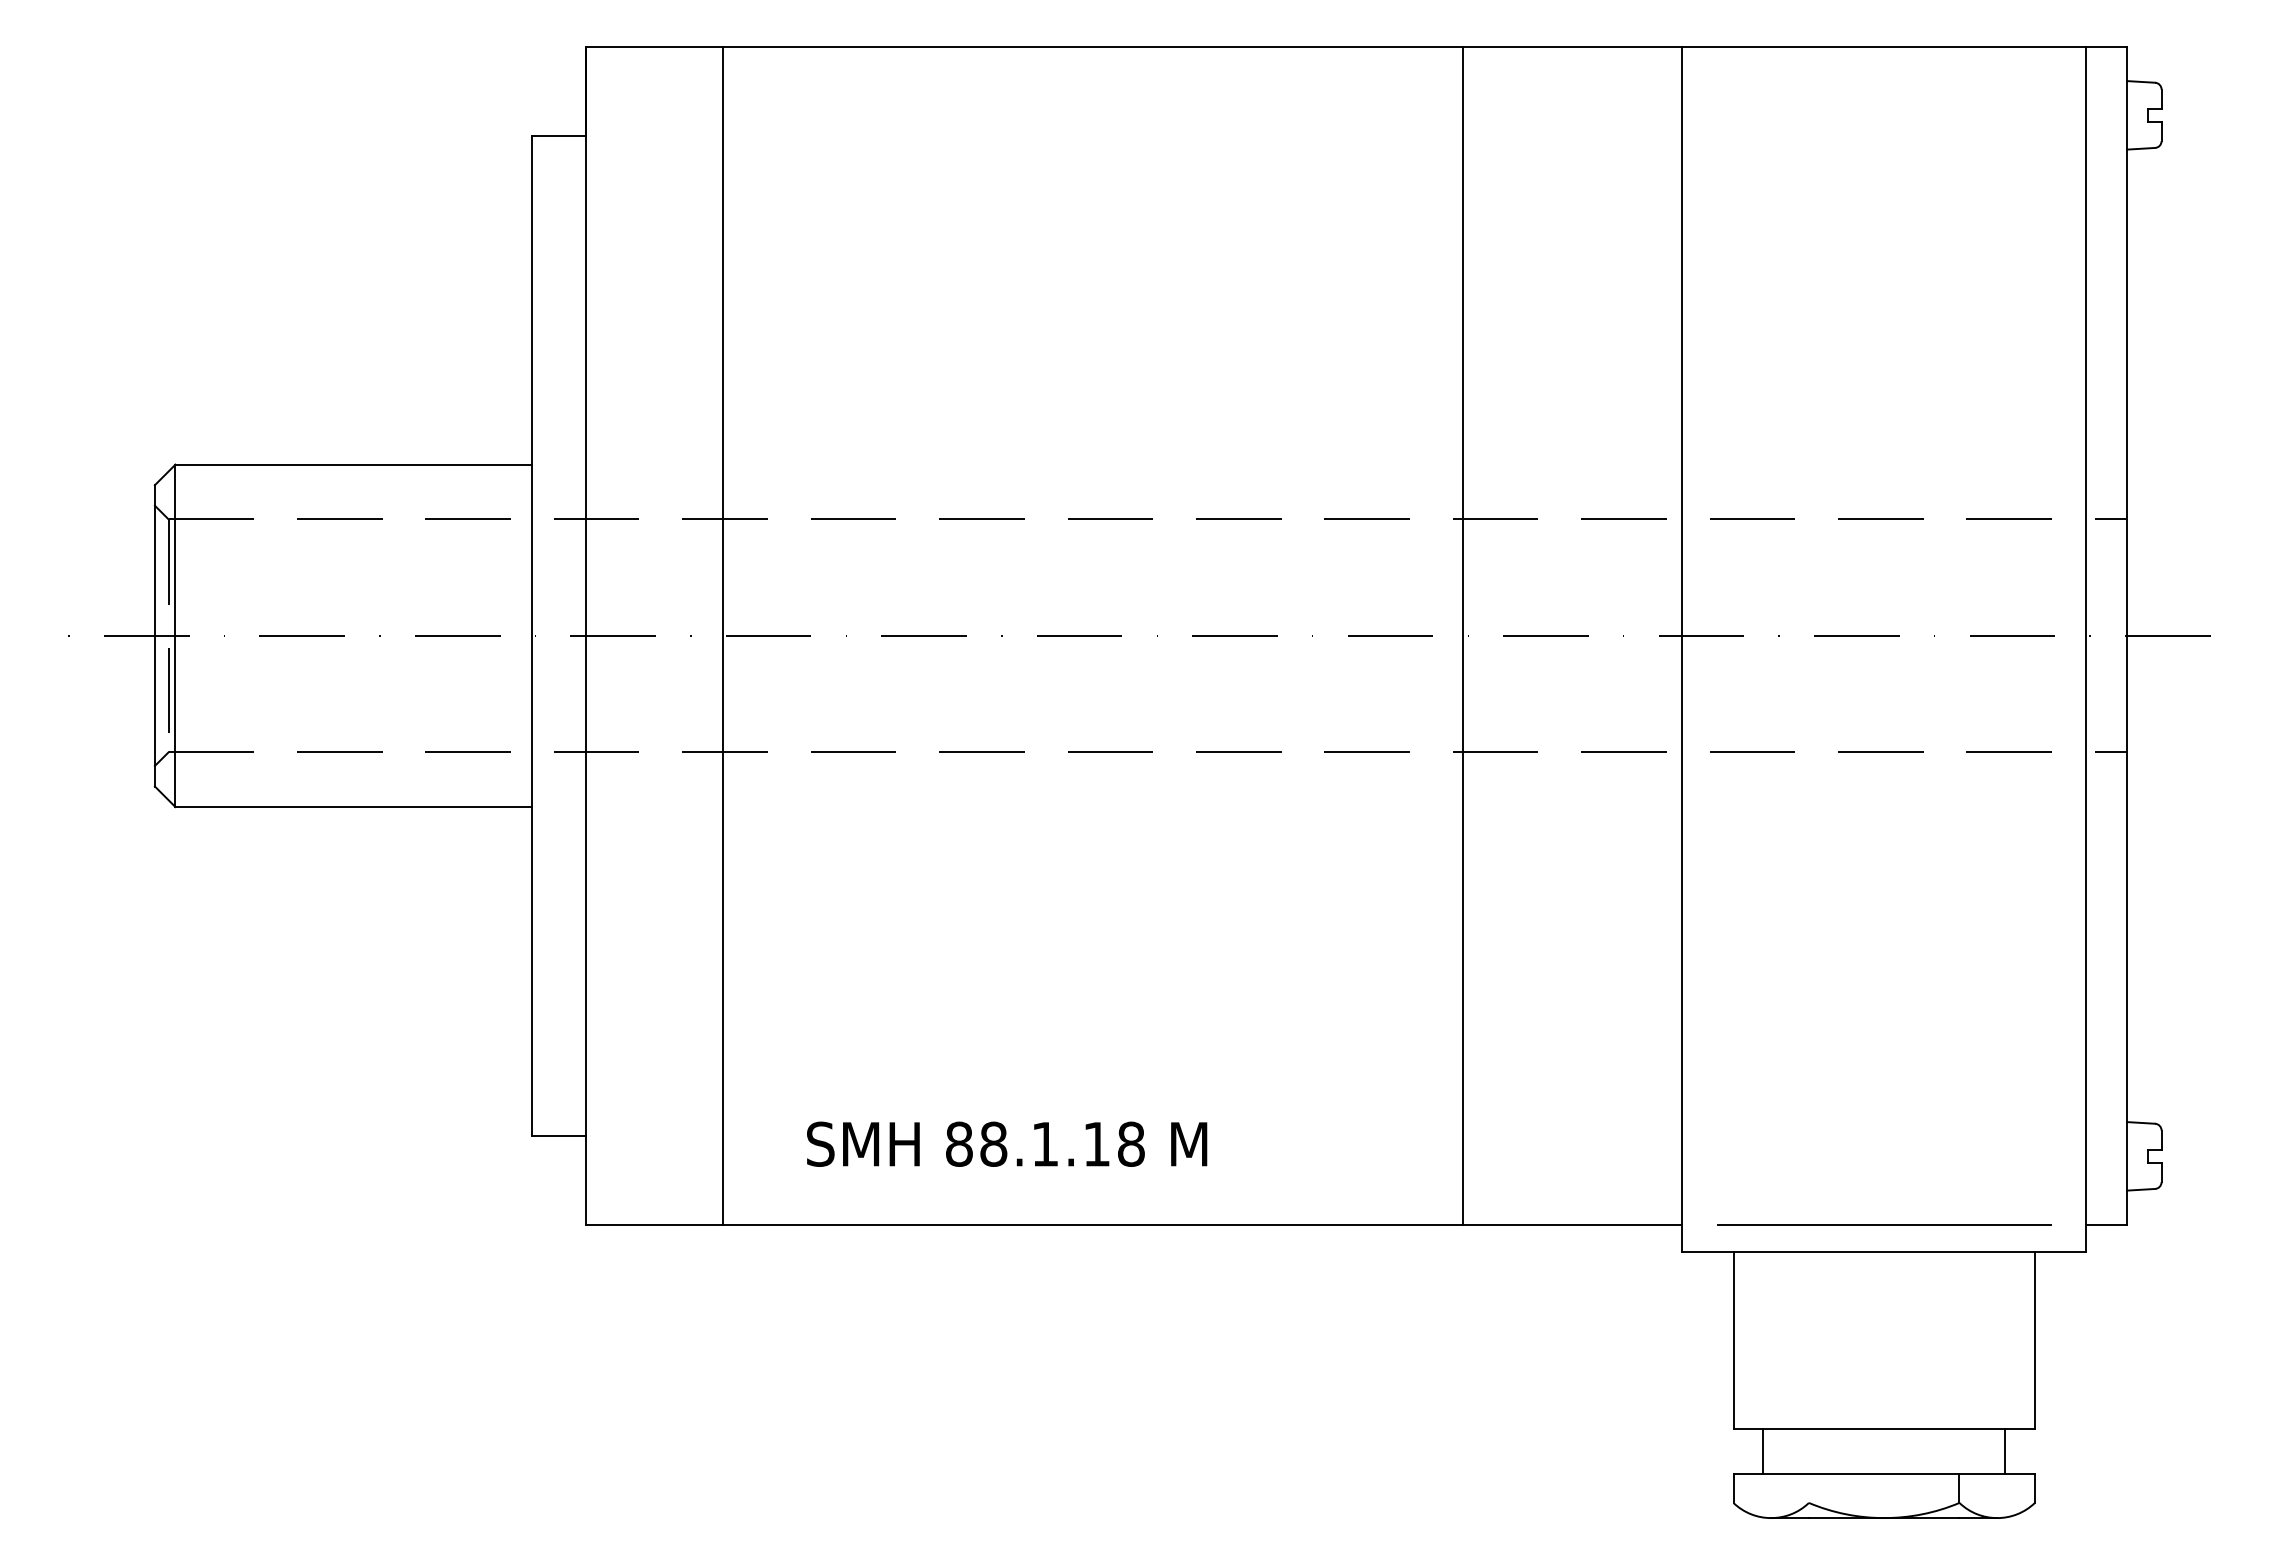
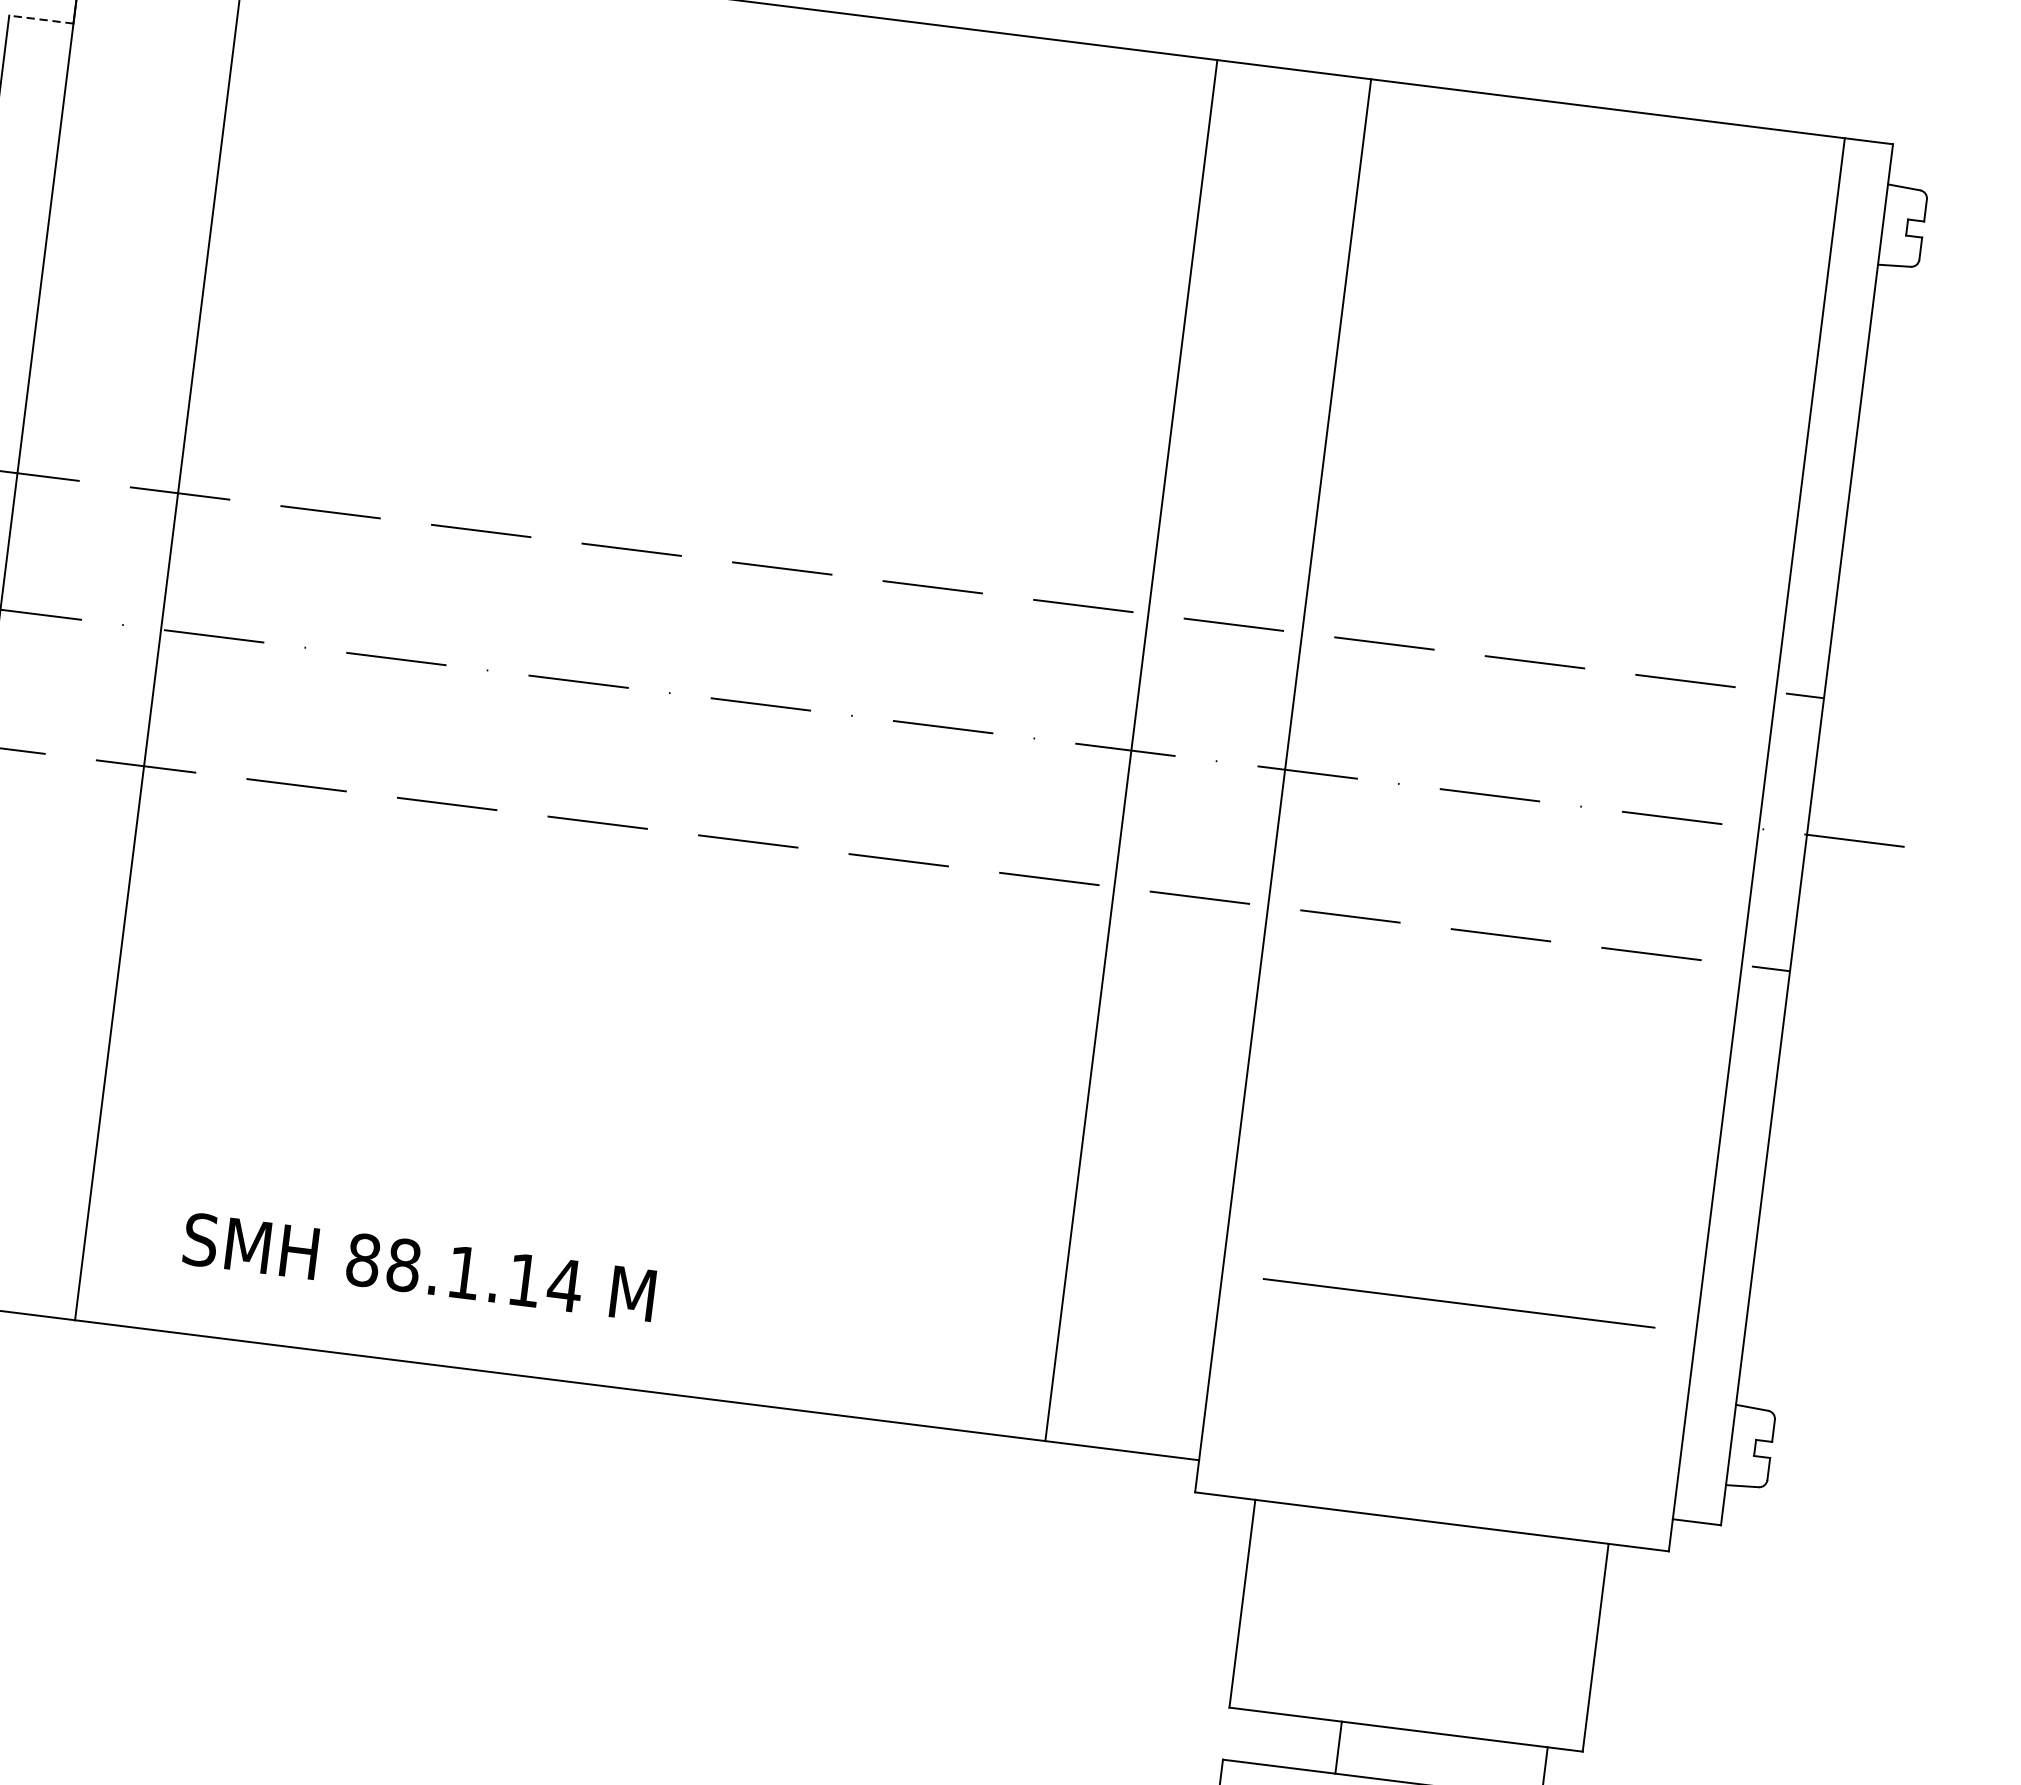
line: (558, 135) -> (40, 19), solid -> dashed
line: (1463, 635) -> (1131, 750), moved
text: (1130, 1143) -> (564, 1284), 88.1.18 -> 88.1.14
line: (1884, 1224) -> (1459, 1302), moved
line: (1763, 1451) -> (1338, 1747), moved

